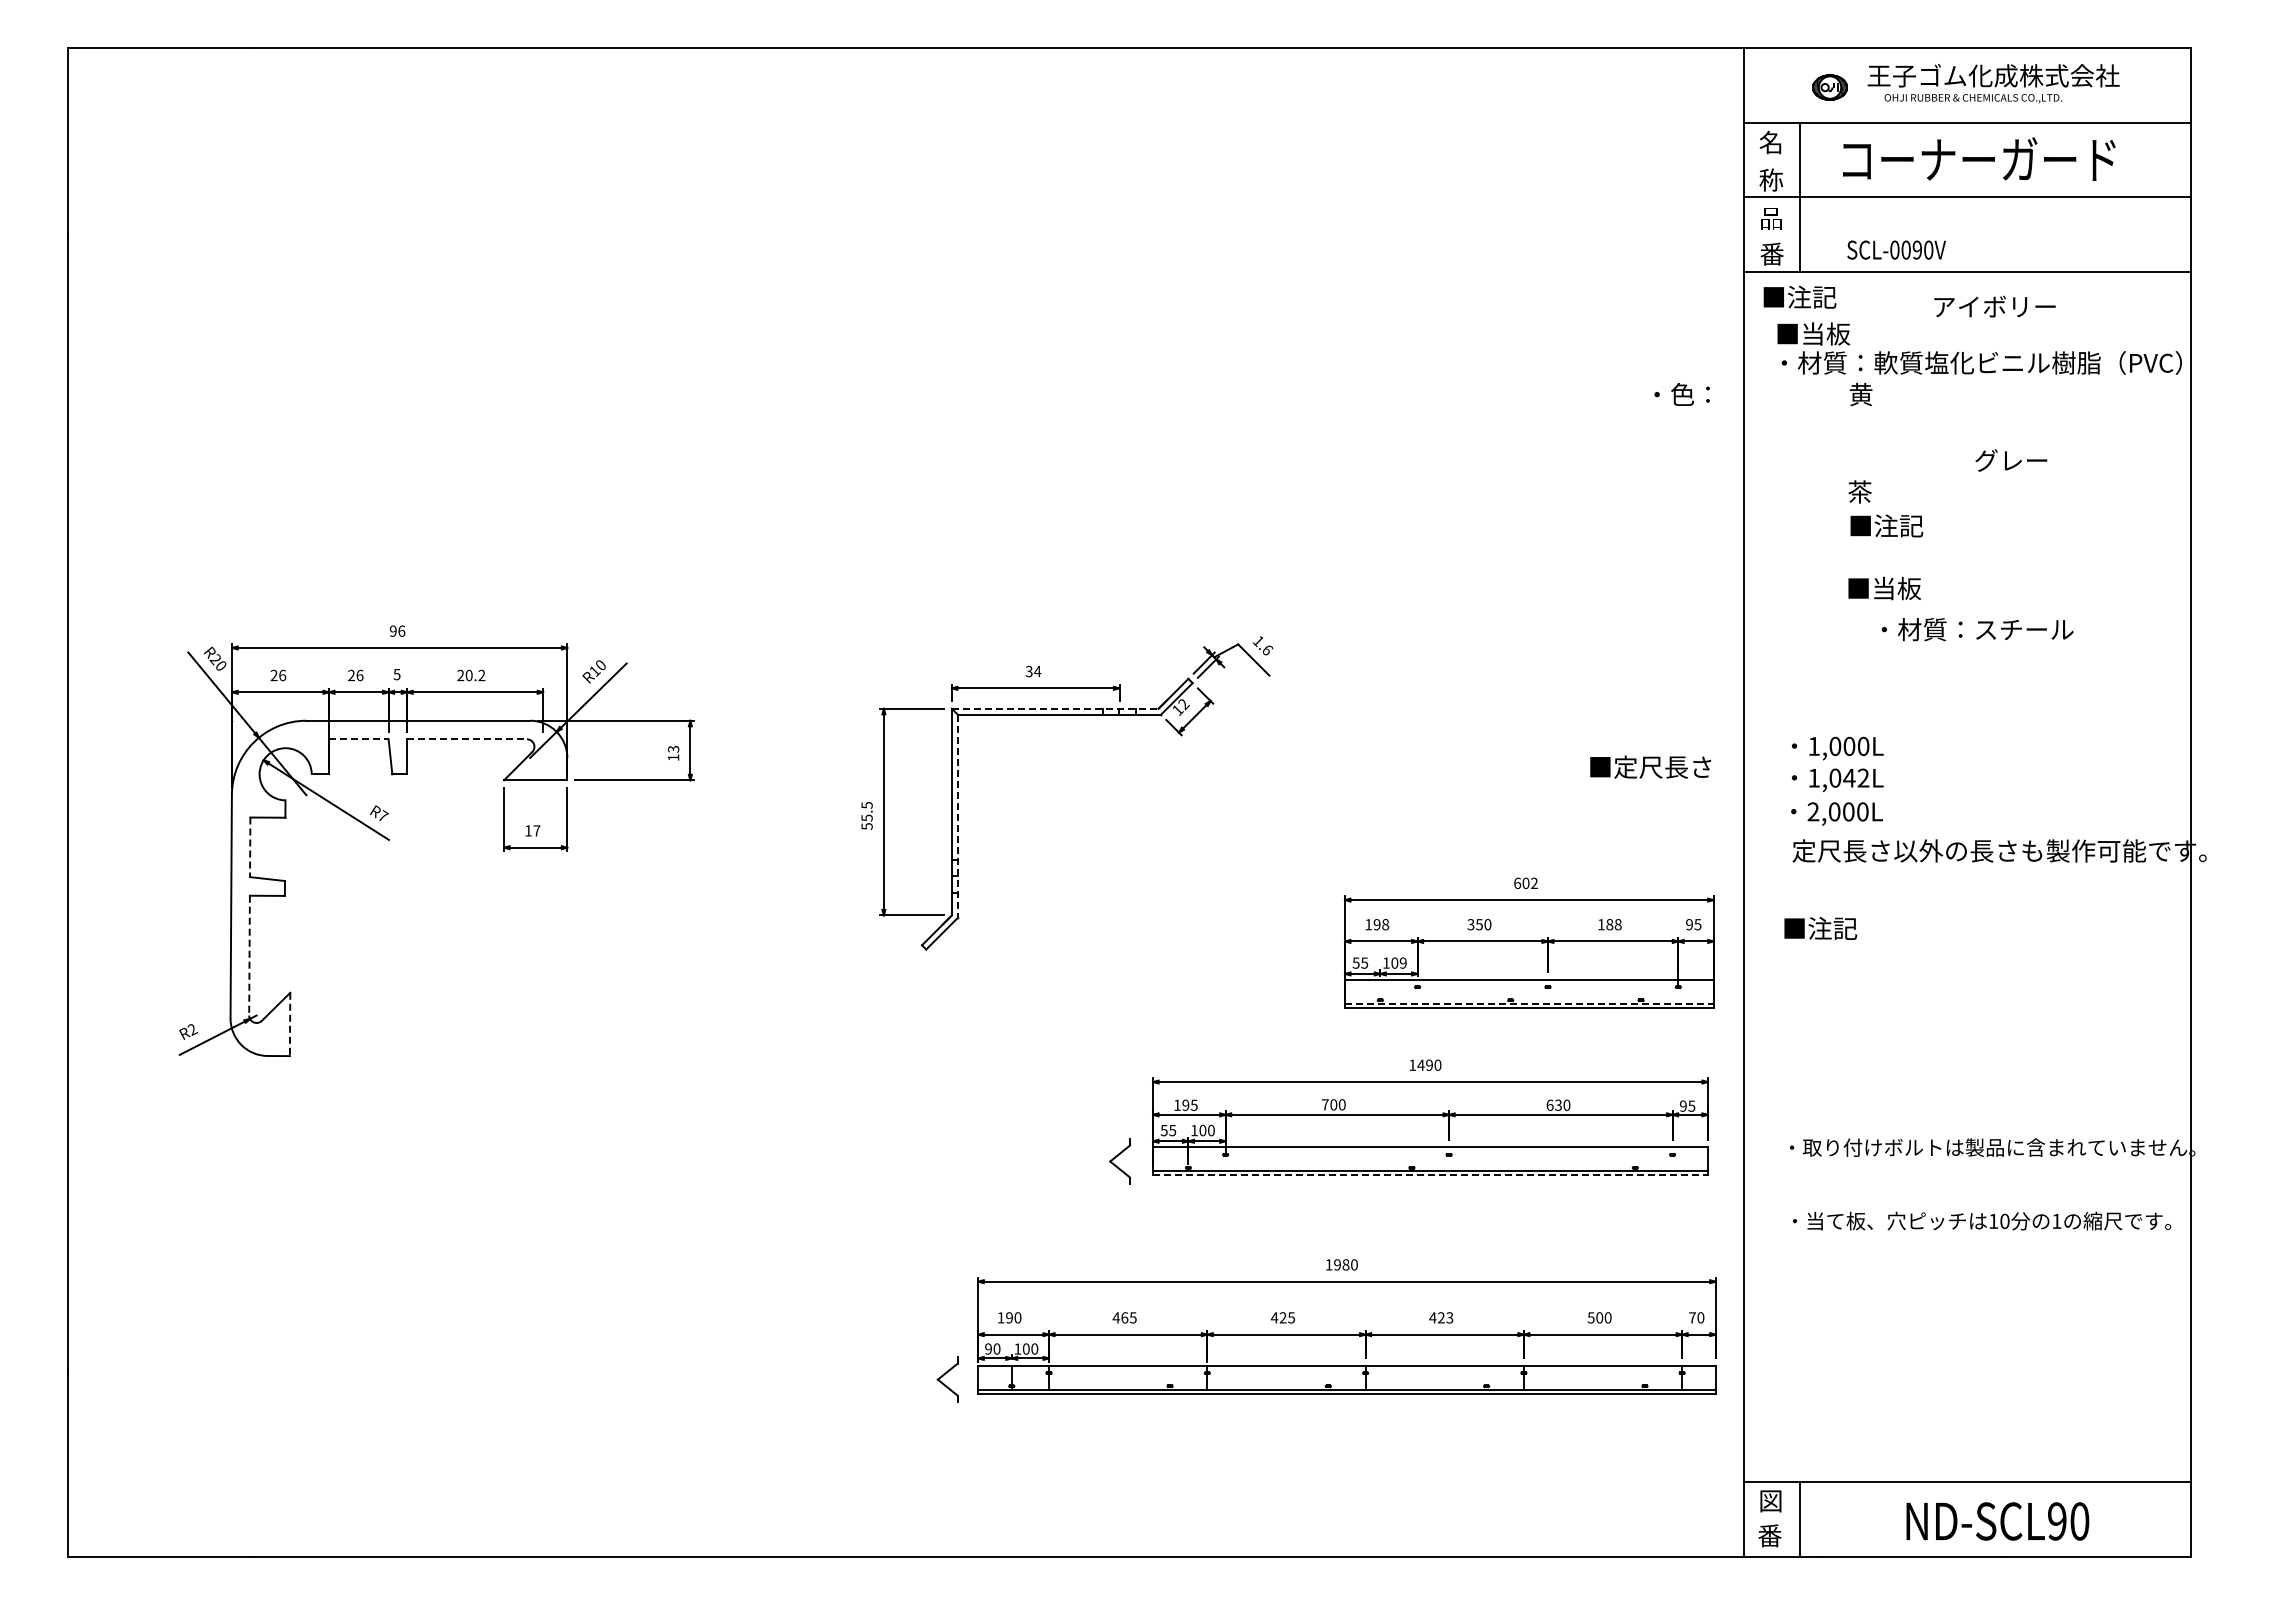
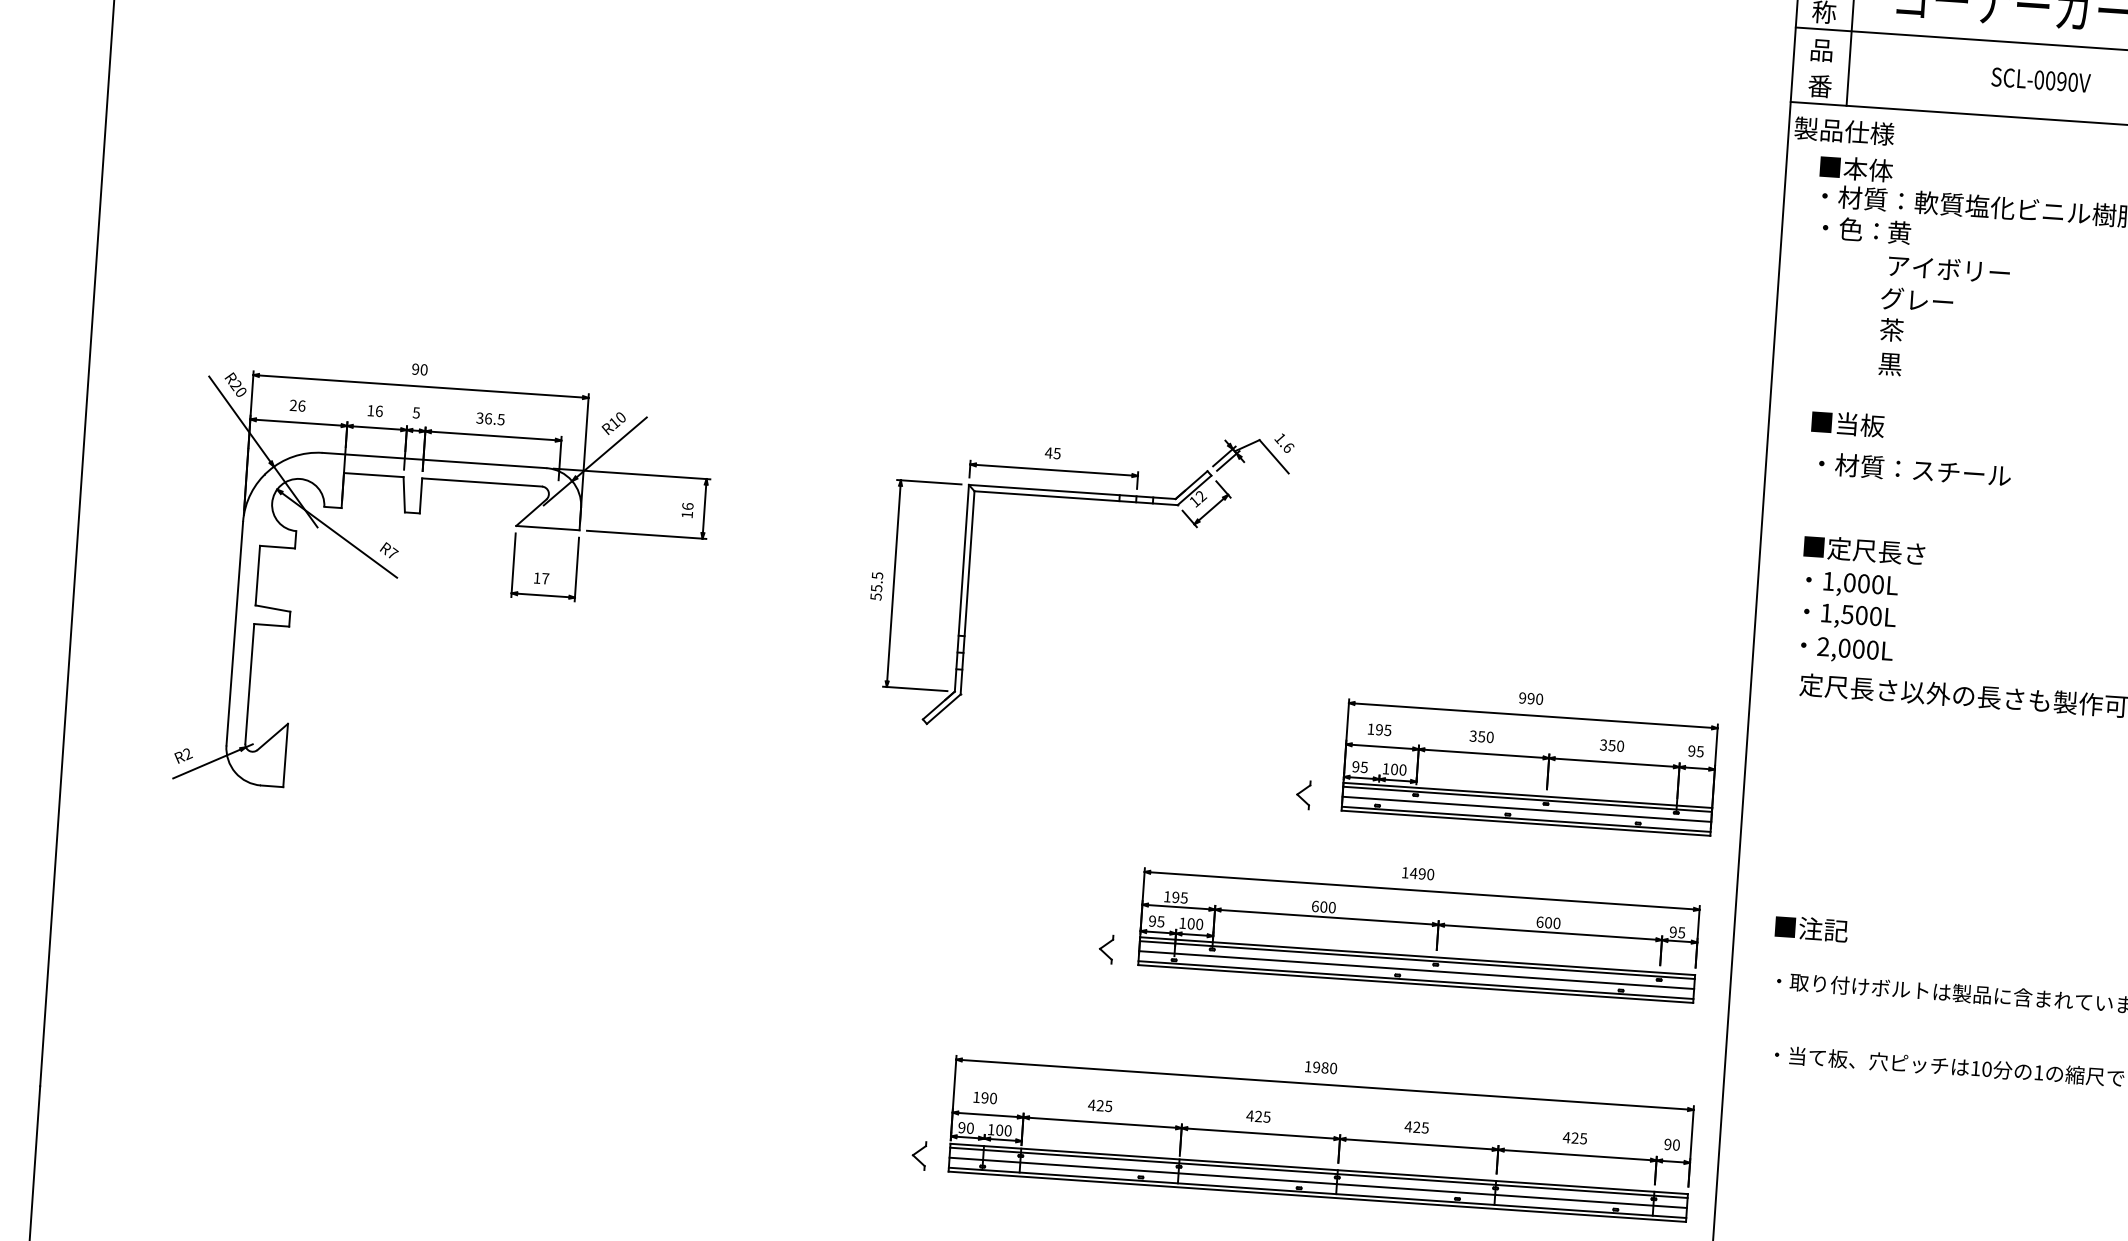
text: (1896, 249) -> (2040, 79), moved
text: (1799, 296) -> (1844, 130), ■注記 -> 製品仕様
text: (1994, 306) -> (1948, 269), moved
text: (1825, 333) -> (1868, 169), ■当板 -> ■本体
text: (1681, 394) -> (1849, 229), moved
text: (2011, 460) -> (1917, 300), moved
text: (1886, 525) -> (1916, 365), ■注記 -> 黒
text: (1884, 588) -> (1847, 424), moved
text: (1977, 629) -> (1914, 469), moved
text: (401, 630) -> (423, 369), 96 -> 90
text: (1033, 671) -> (1053, 453), 34 -> 45
text: (351, 674) -> (370, 409), 26 -> 16
text: (471, 675) -> (490, 418), 20.2 -> 36.5
line: (1055, 708) -> (1072, 491), dashed -> solid
line: (358, 739) -> (373, 475), dashed -> solid
line: (467, 739) -> (482, 482), dashed -> solid
text: (673, 748) -> (687, 505), 13 -> 16
text: (1650, 766) -> (1864, 549), moved
text: (1849, 777) -> (1861, 614), 1,042L -> 1,500L
line: (957, 816) -> (967, 593), dashed -> solid
line: (250, 847) -> (258, 575), dashed -> solid
text: (1525, 883) -> (1530, 698), 602 -> 990
text: (1385, 924) -> (1387, 730), 198 -> 195
text: (1609, 924) -> (1611, 745), 188 -> 350
text: (1820, 928) -> (1811, 928), moved
line: (249, 955) -> (249, 683), dashed -> solid
text: (1355, 962) -> (1355, 766), 55 -> 95
text: (1402, 962) -> (1402, 769), 109 -> 100
line: (1528, 983) -> (1526, 798), added
line: (1528, 993) -> (1526, 808), added
part: (1305, 994) -> (1303, 794), added
line: (1529, 1003) -> (1526, 819), dashed -> solid
line: (290, 1024) -> (286, 755), dashed -> solid
text: (1325, 1104) -> (1315, 906), 700 -> 600
text: (1558, 1104) -> (1548, 922), 630 -> 600
text: (1163, 1129) -> (1151, 920), 55 -> 95
line: (1430, 1151) -> (1417, 960), added
part: (1119, 1161) -> (1105, 949), size x0.62
line: (1430, 1161) -> (1416, 970), added
line: (1431, 1175) -> (1416, 984), dashed -> solid
text: (1124, 1317) -> (1100, 1105), 465 -> 425
text: (1449, 1317) -> (1425, 1127), 423 -> 425
text: (1599, 1317) -> (1575, 1137), 500 -> 425
text: (1692, 1317) -> (1668, 1144), 70 -> 90
line: (1346, 1369) -> (1318, 1172), added
part: (947, 1379) -> (918, 1155), size x0.62
line: (1346, 1379) -> (1317, 1182), added

